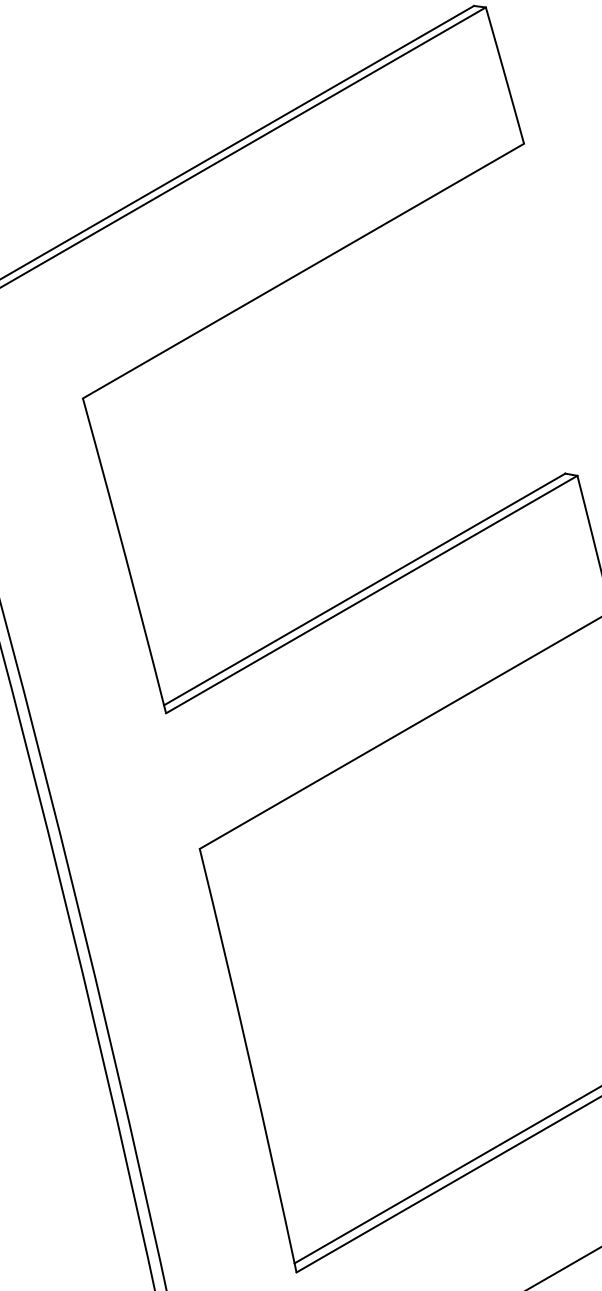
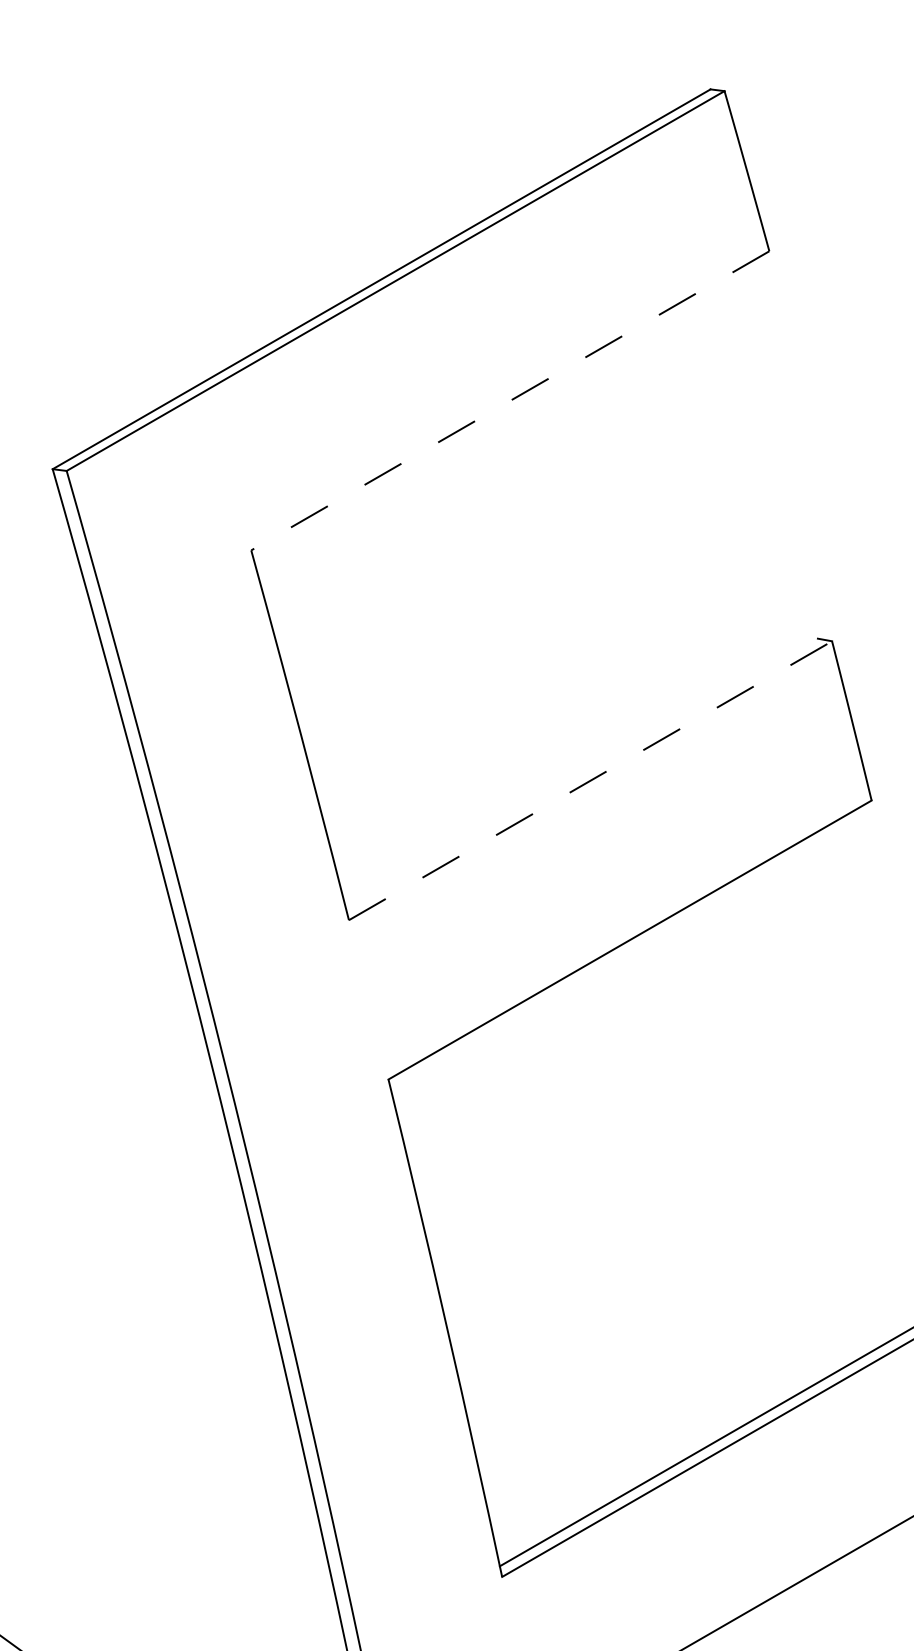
line: (302, 271) -> (509, 401), solid -> dashed
line: (364, 589) -> (581, 774), removed
line: (371, 594) -> (590, 780), solid -> dashed

